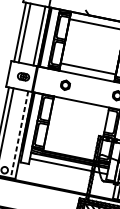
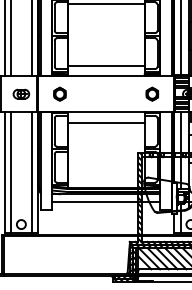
part: (65, 84) -> (59, 93), moved
line: (79, 109) -> (105, 122), added
line: (19, 134) -> (31, 172), dashed -> solid

